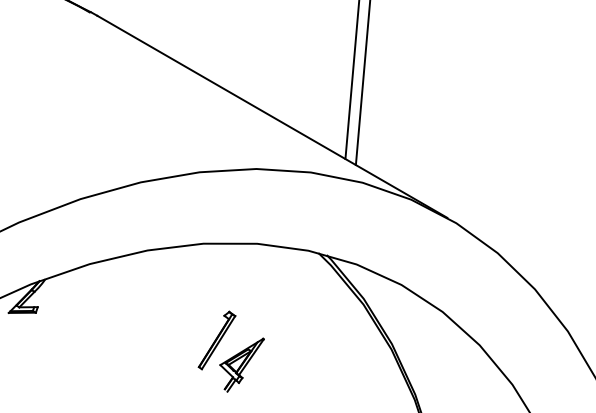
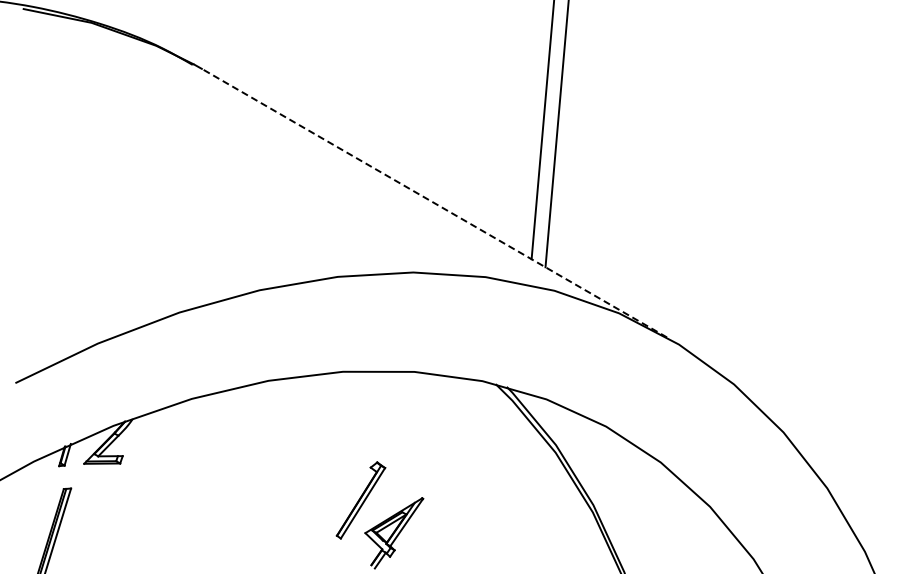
line: (272, 117) -> (434, 203), solid -> dashed

